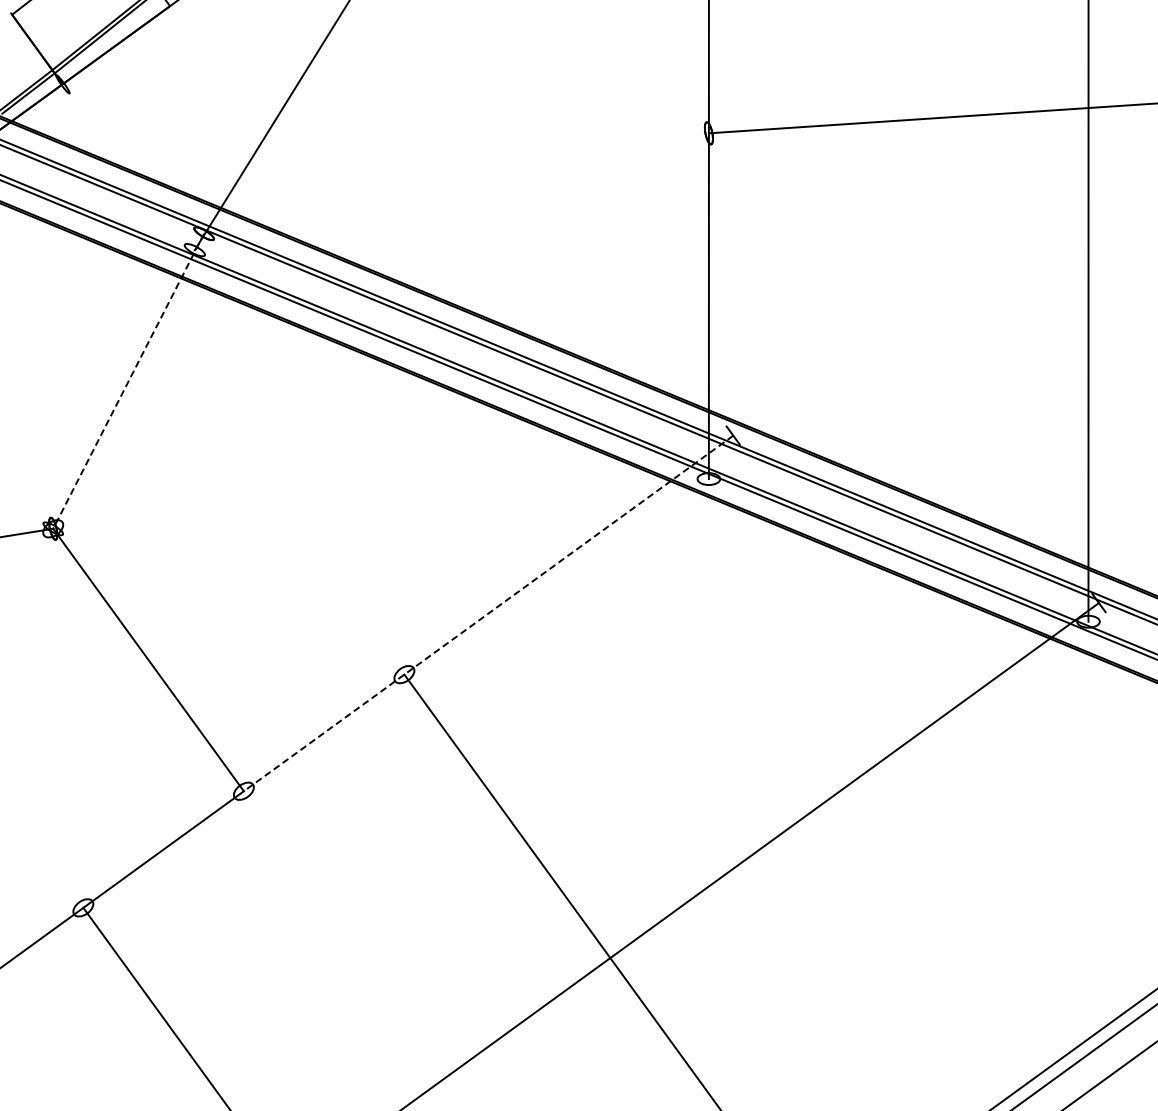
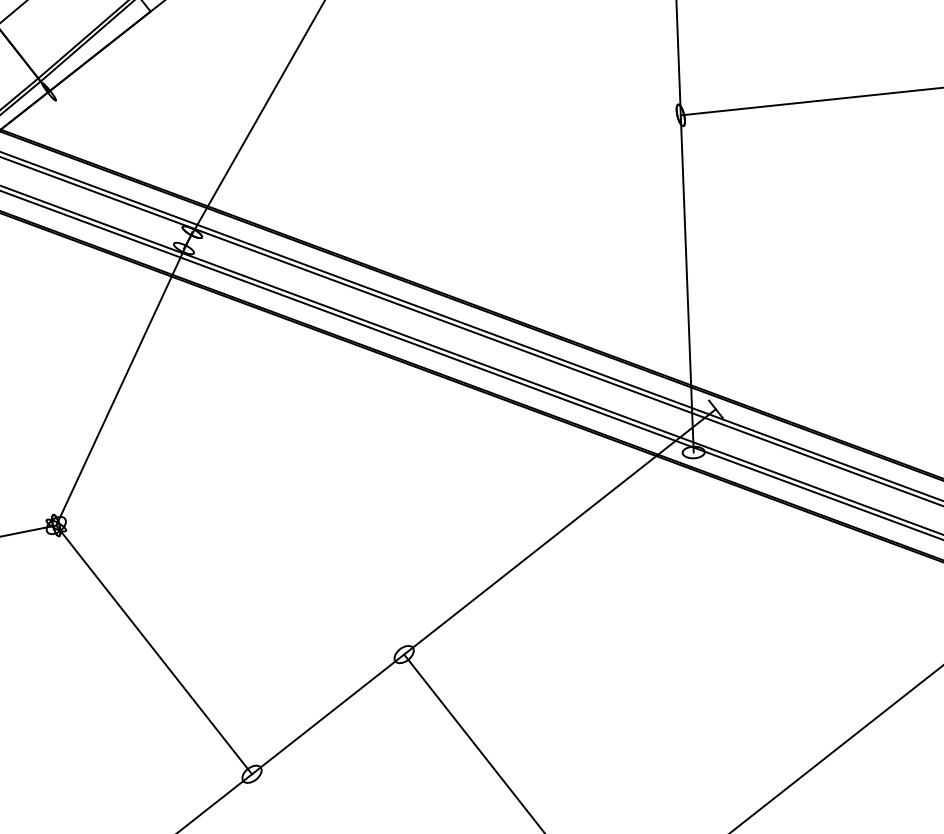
line: (128, 381) -> (124, 379), dashed -> solid
line: (488, 613) -> (483, 591), dashed -> solid

